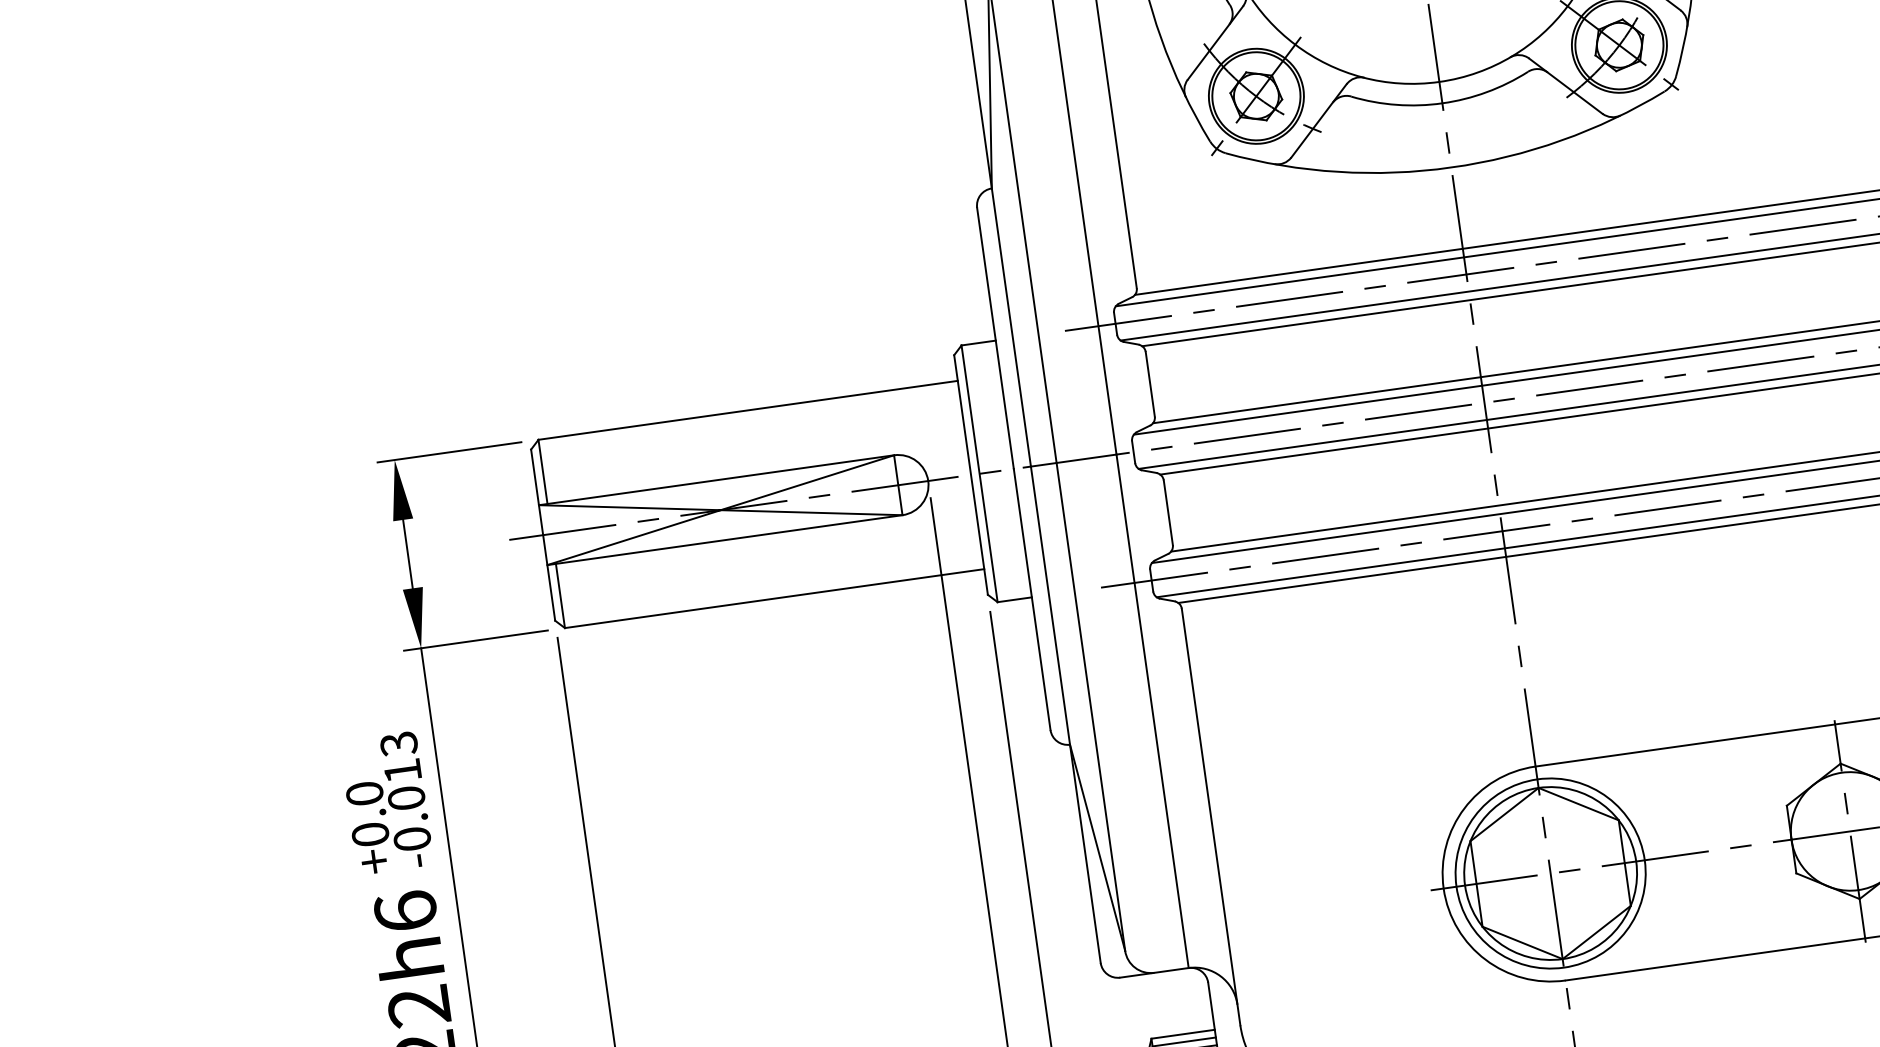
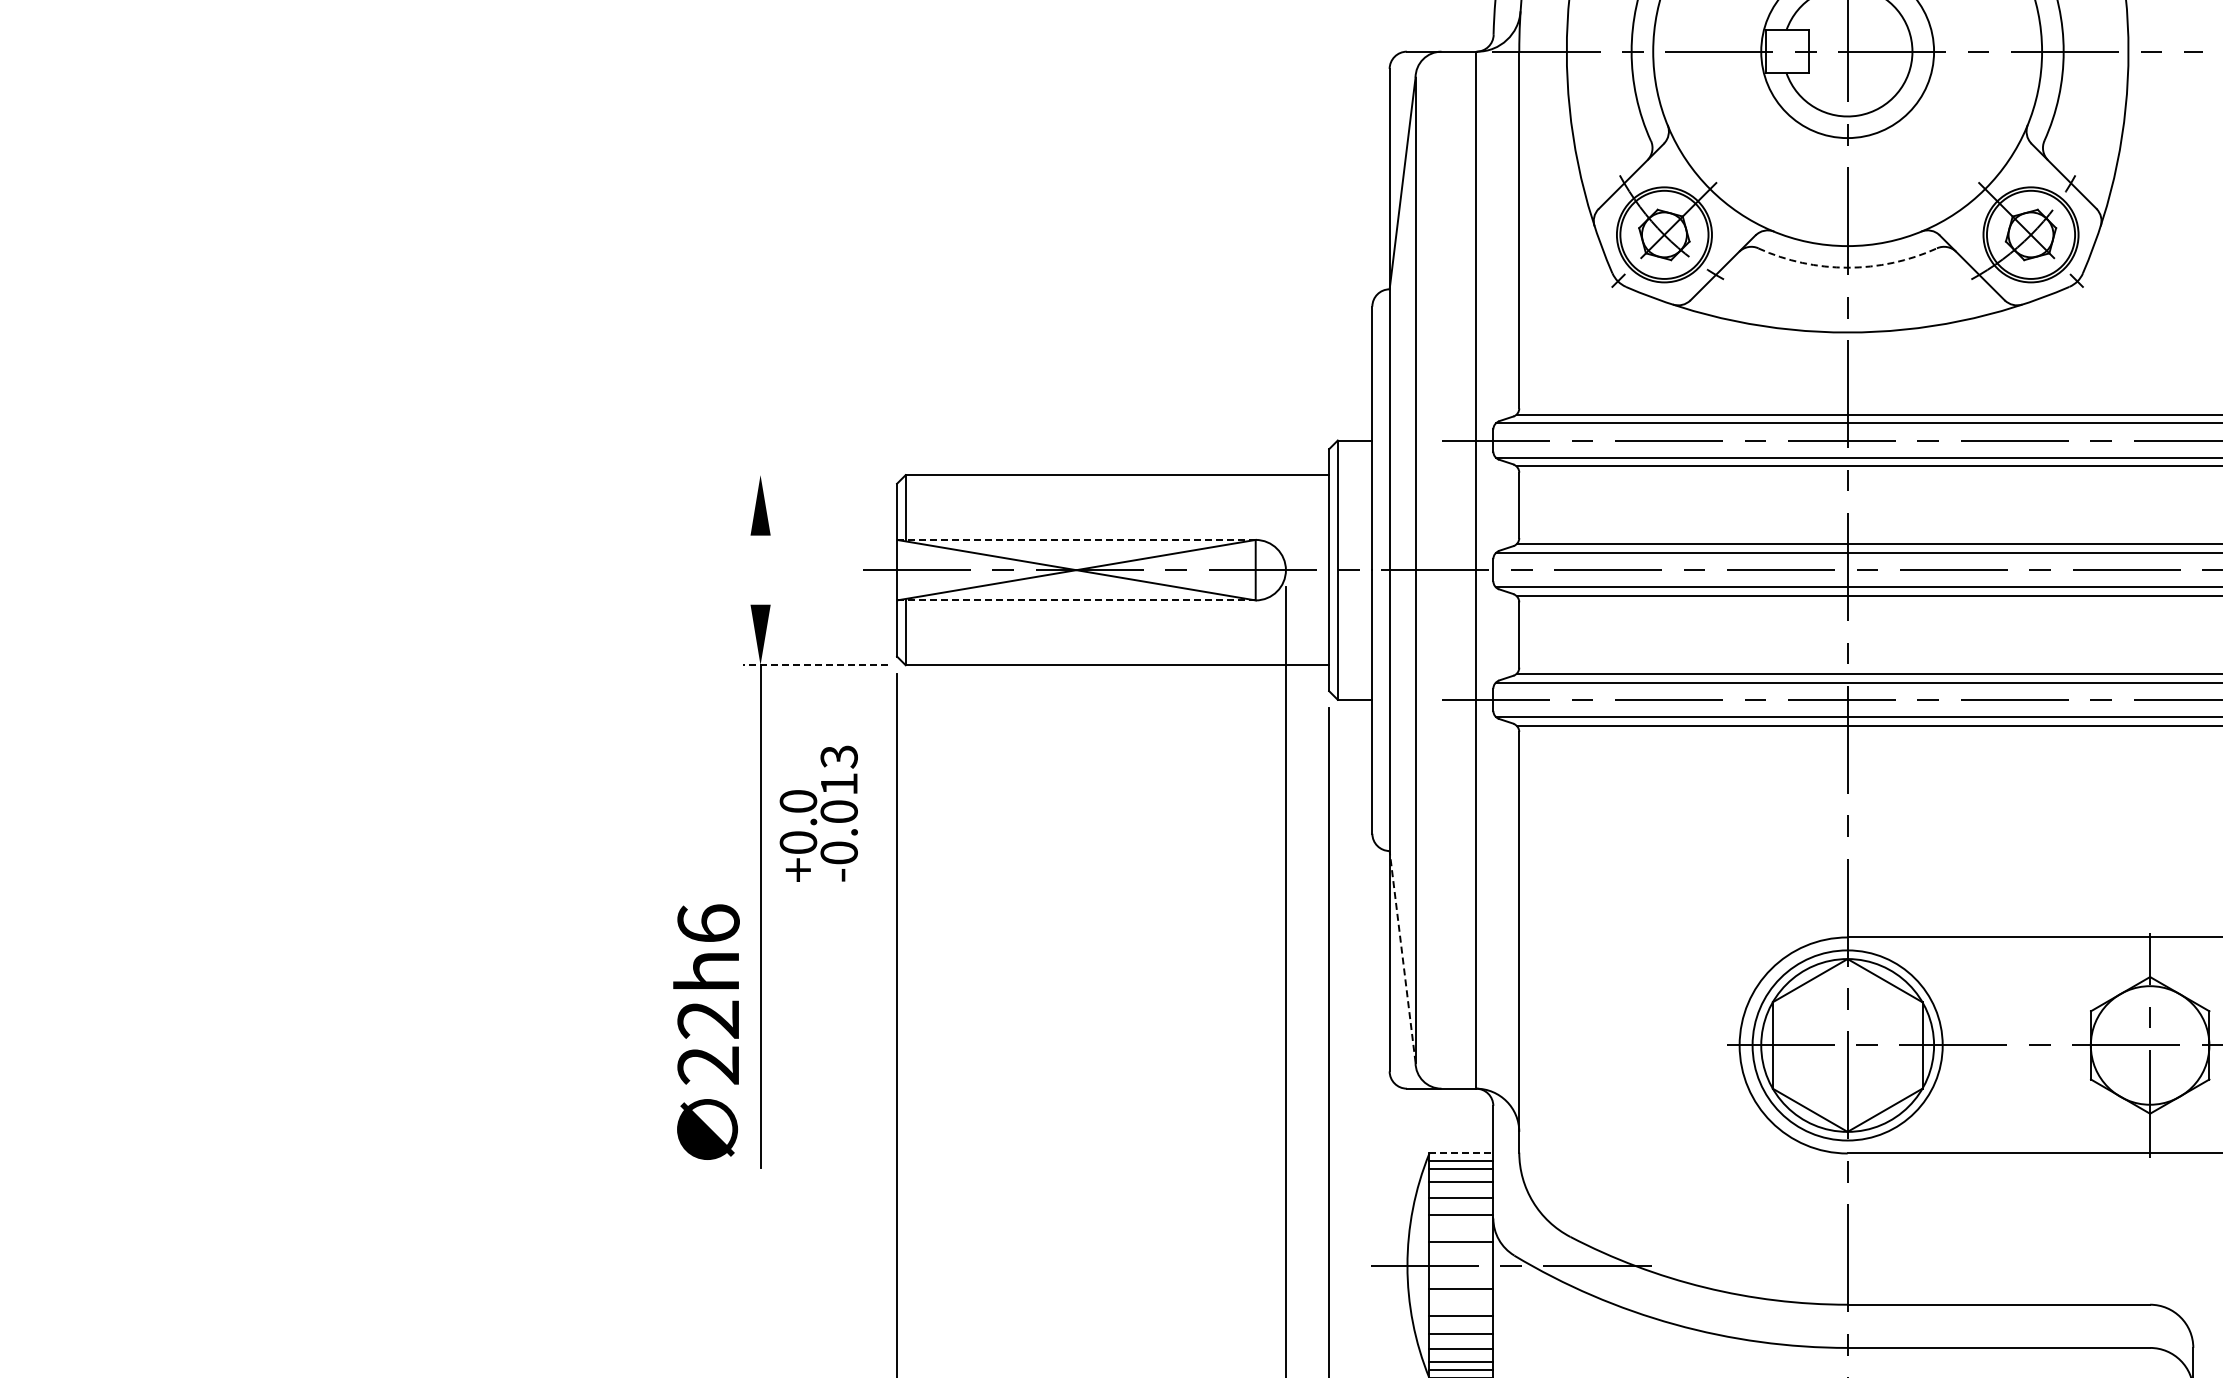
arc: (1442, 103) -> (1847, 267), solid -> dashed
line: (449, 452) -> (815, 475), removed
line: (716, 479) -> (1076, 539), solid -> dashed
line: (725, 540) -> (1076, 600), solid -> dashed
line: (407, 553) -> (760, 569), removed
line: (475, 640) -> (815, 665), solid -> dashed
text: (386, 802) -> (818, 813), moved
line: (1097, 847) -> (1402, 956), solid -> dashed
line: (1183, 1034) -> (1461, 1153), solid -> dashed

